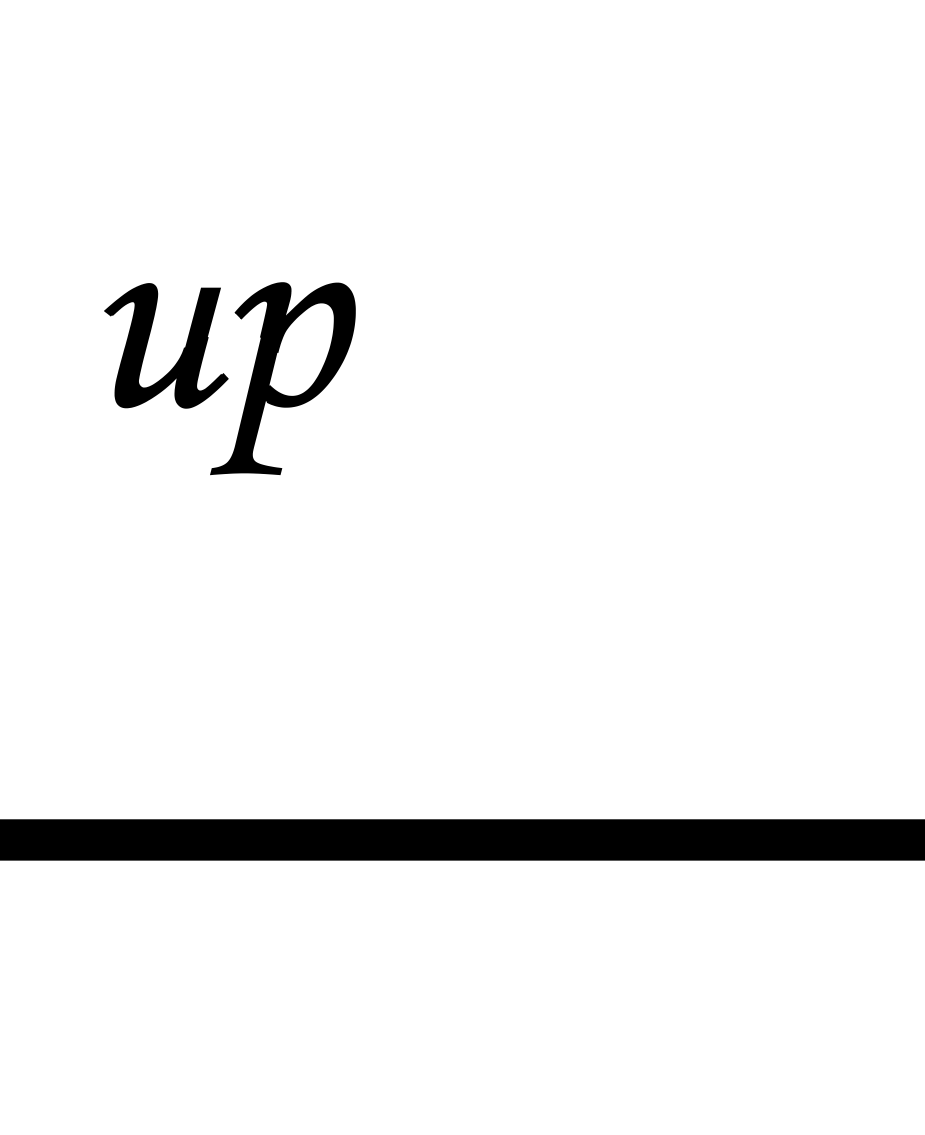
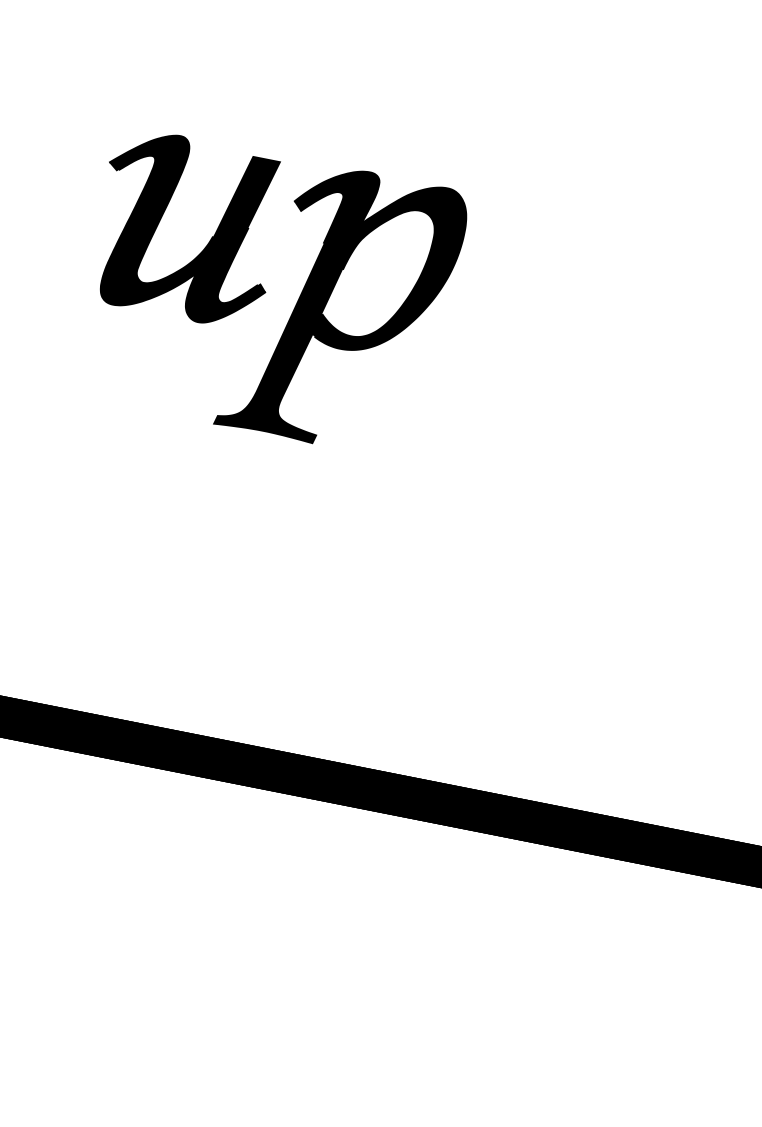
part: (229, 378) -> (267, 293), size x1.43

